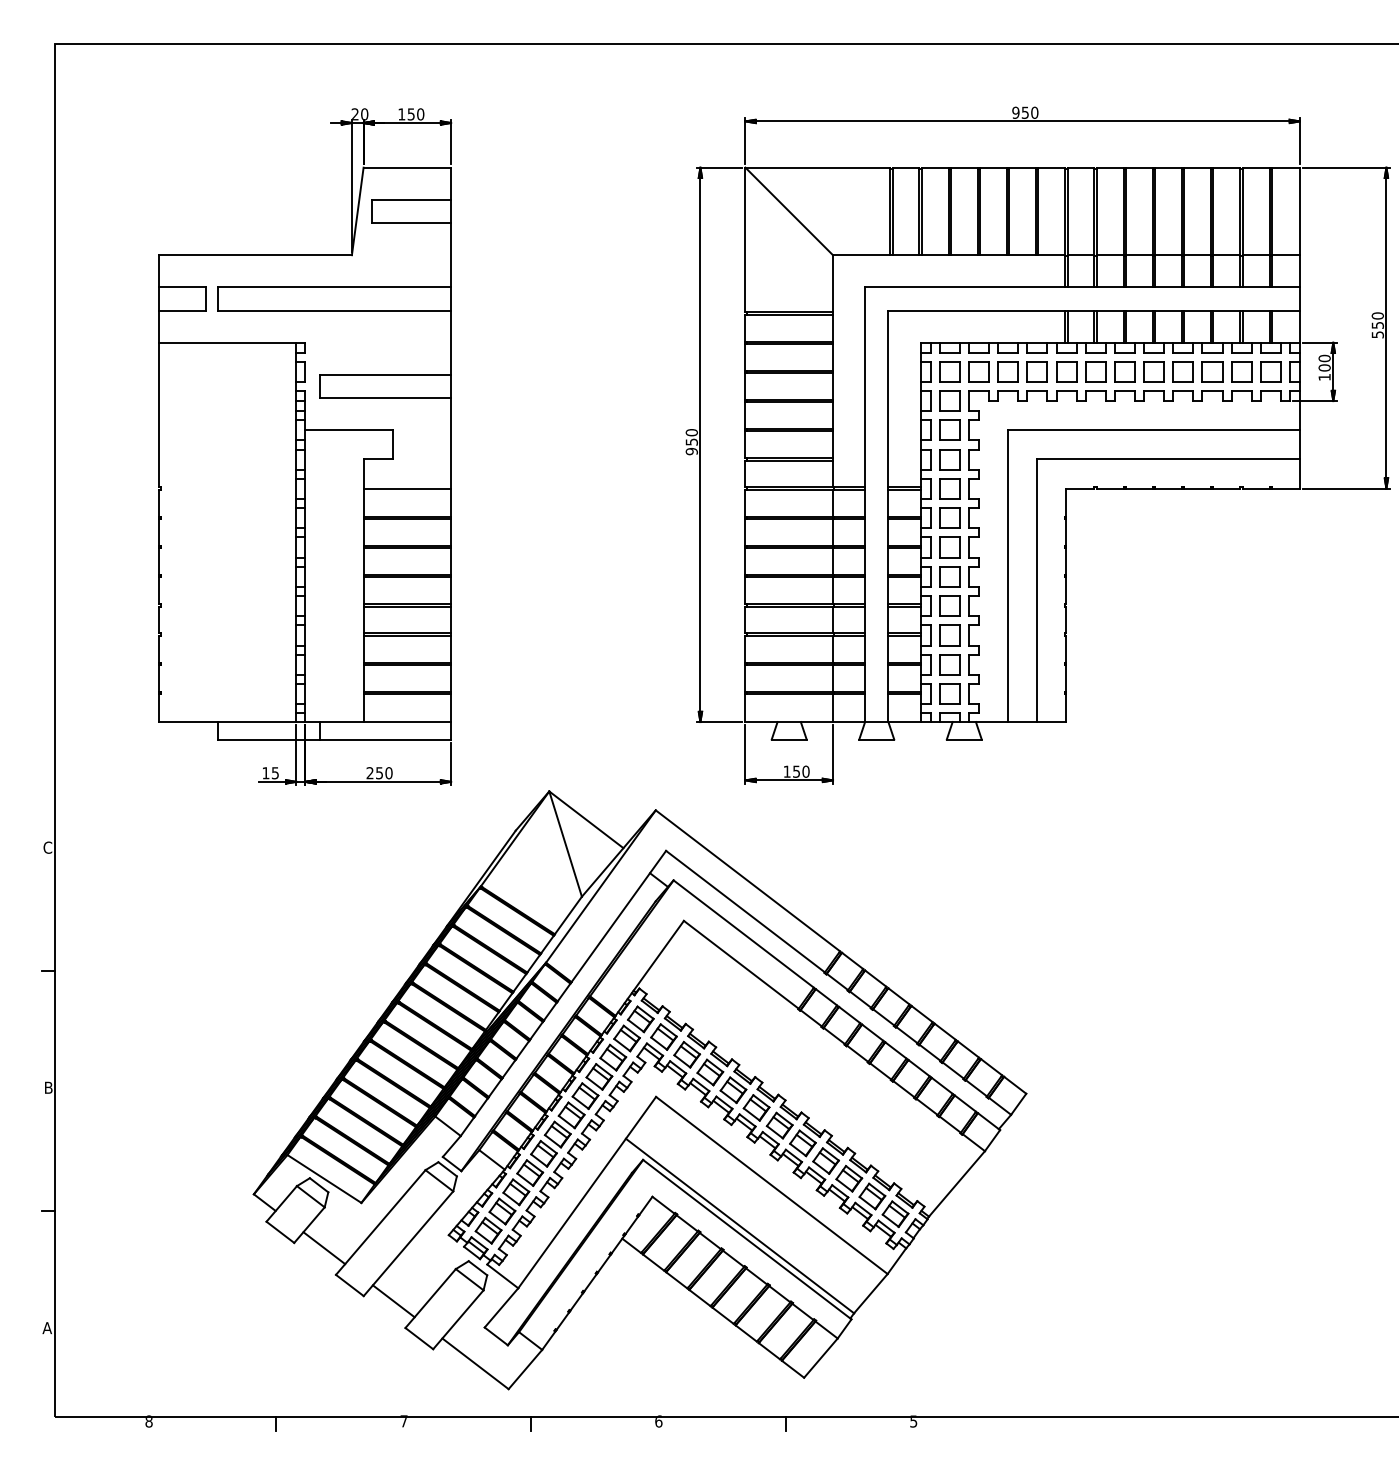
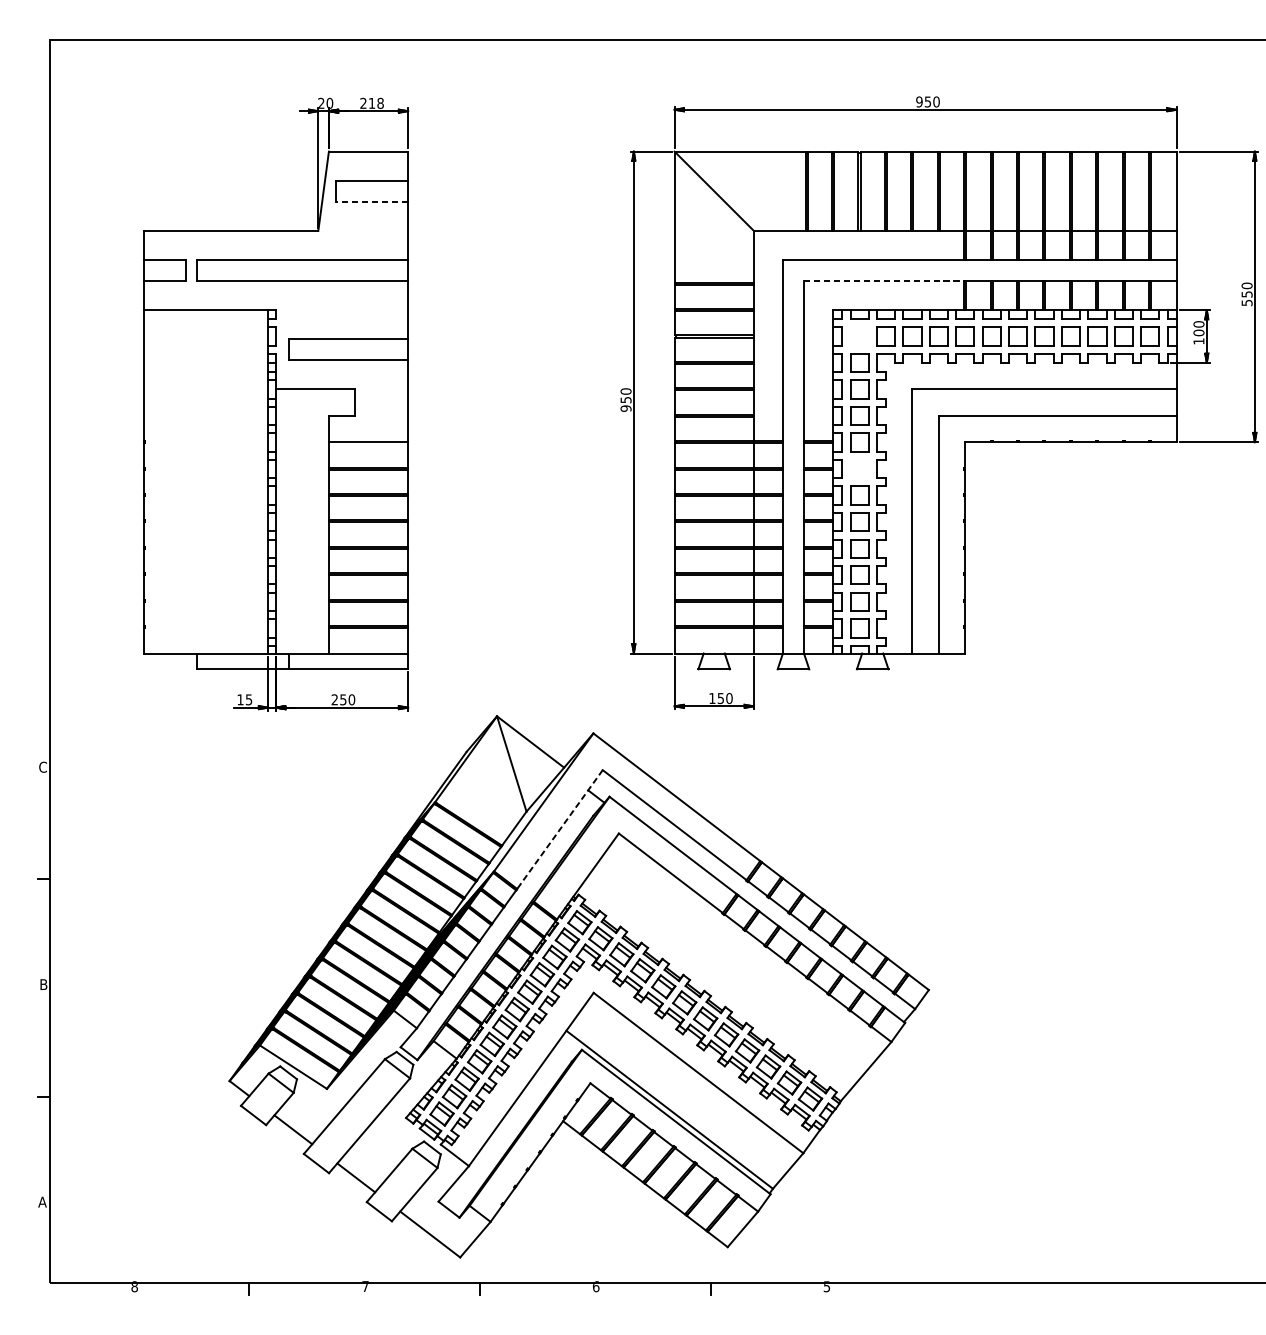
text: (411, 114) -> (372, 103), 150 -> 218
line: (411, 223) -> (372, 202), solid -> dashed
line: (977, 310) -> (884, 280), solid -> dashed
part: (949, 371) -> (859, 336), removed
part: (949, 517) -> (859, 468), removed
line: (618, 916) -> (559, 829), solid -> dashed

